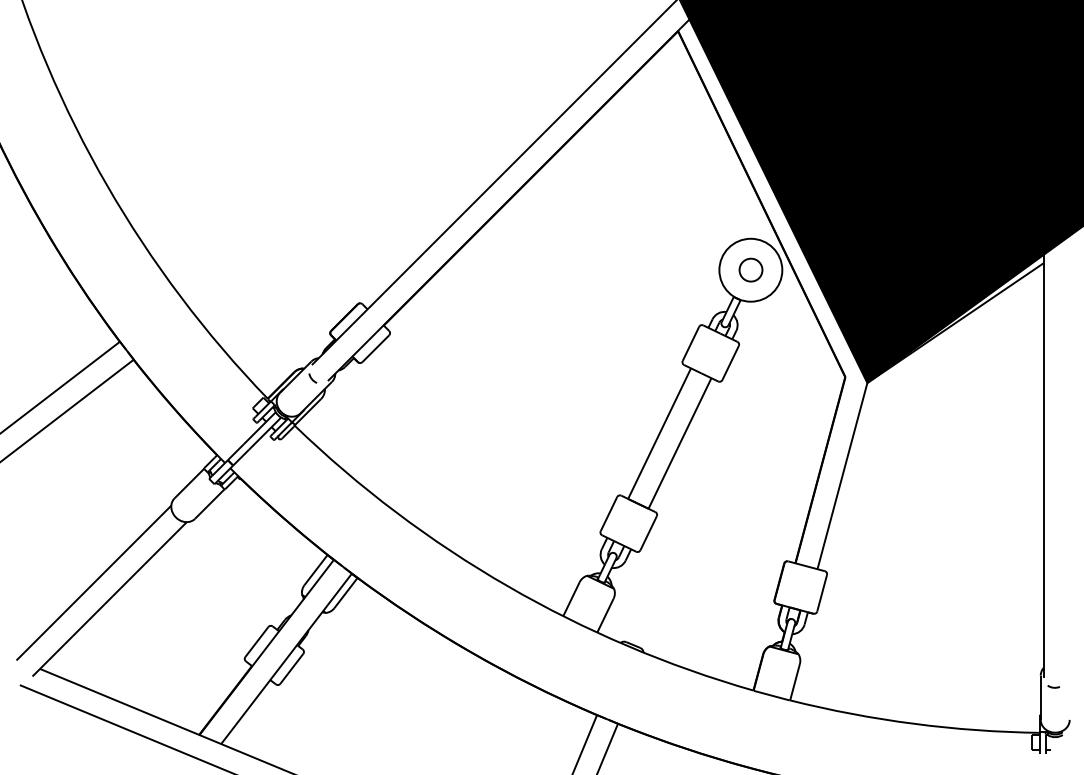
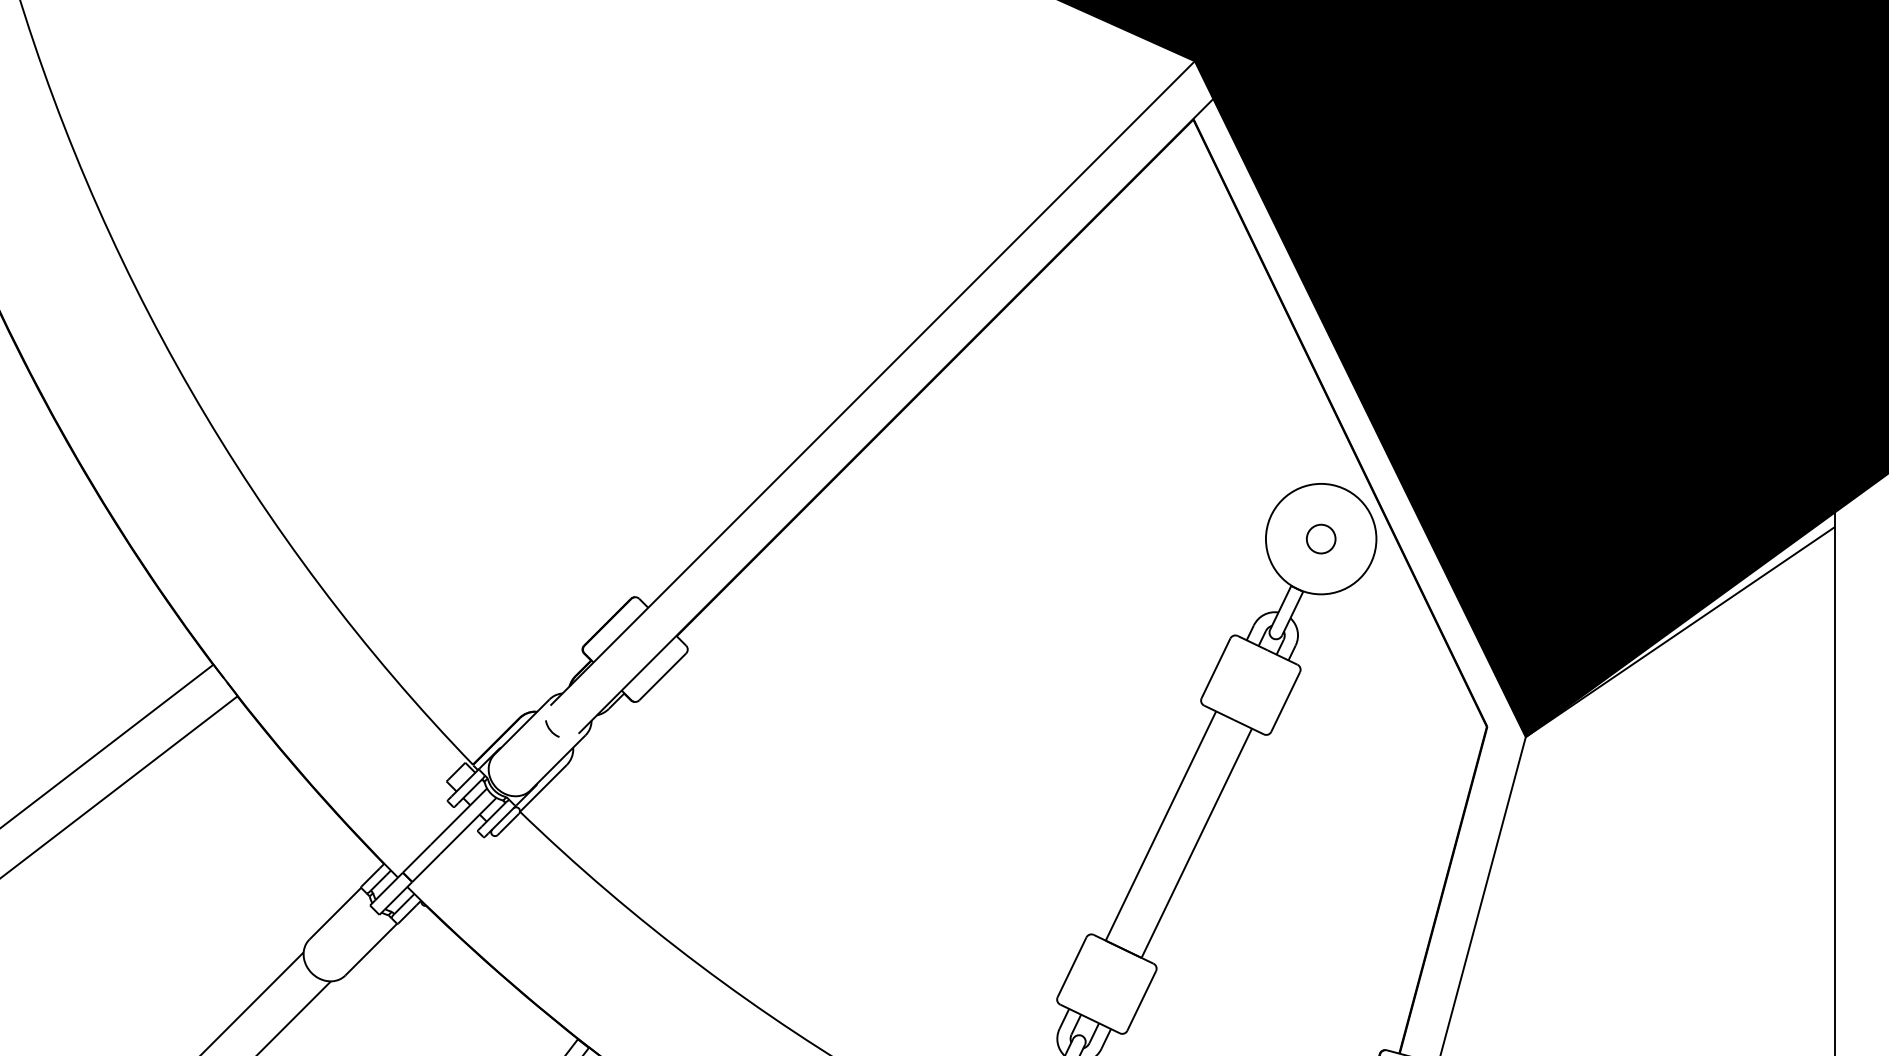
part: (750, 270) -> (1320, 539), size x0.71

